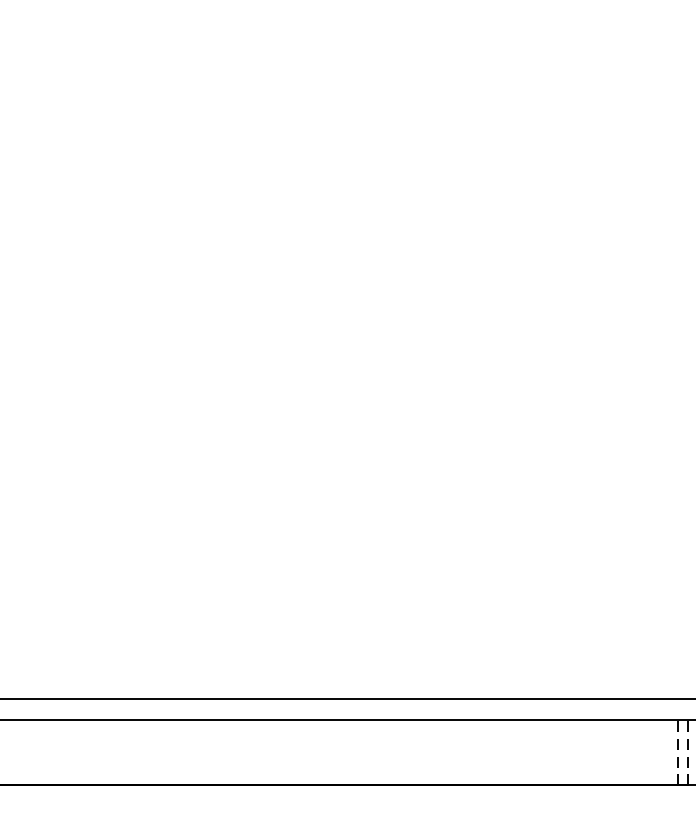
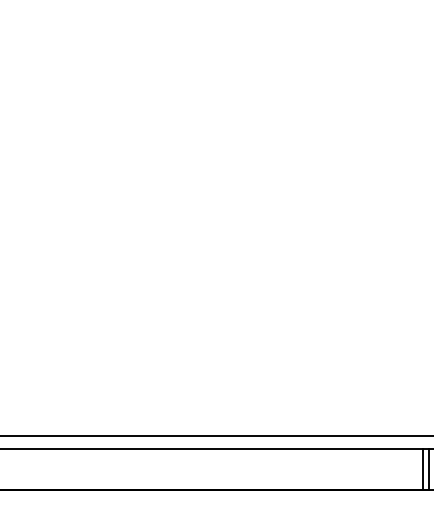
line: (677, 752) -> (422, 469), dashed -> solid
line: (688, 752) -> (429, 469), dashed -> solid

